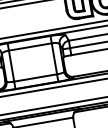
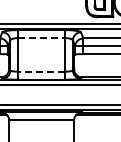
line: (31, 47) -> (42, 38), solid -> dashed
line: (35, 77) -> (41, 71), solid -> dashed

